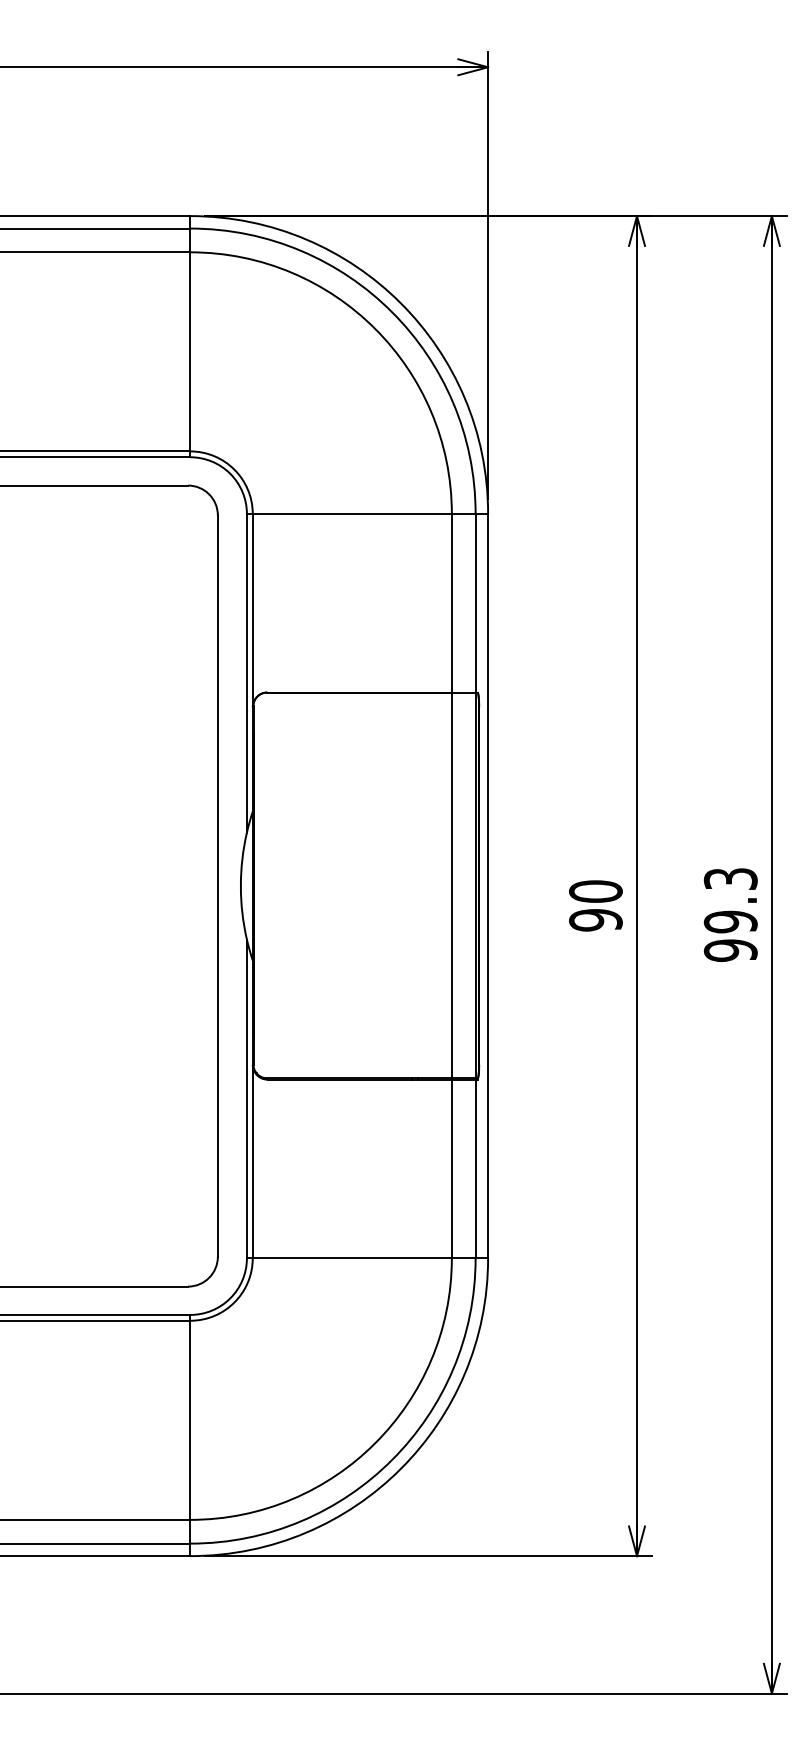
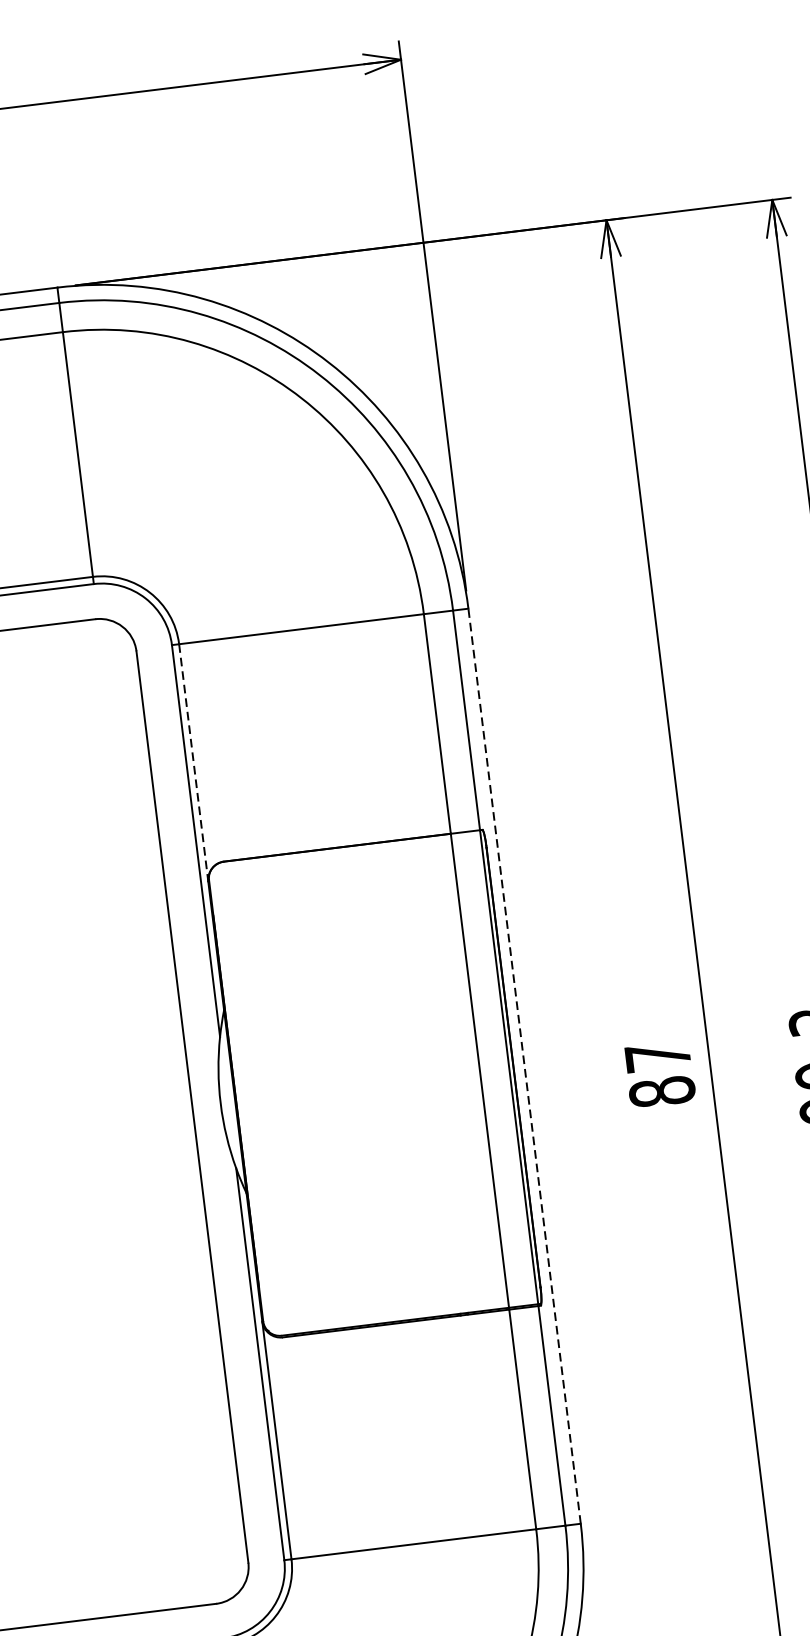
line: (252, 610) -> (193, 763), solid -> dashed
line: (488, 885) -> (524, 1065), solid -> dashed
text: (595, 905) -> (659, 1073), 90 -> 87

